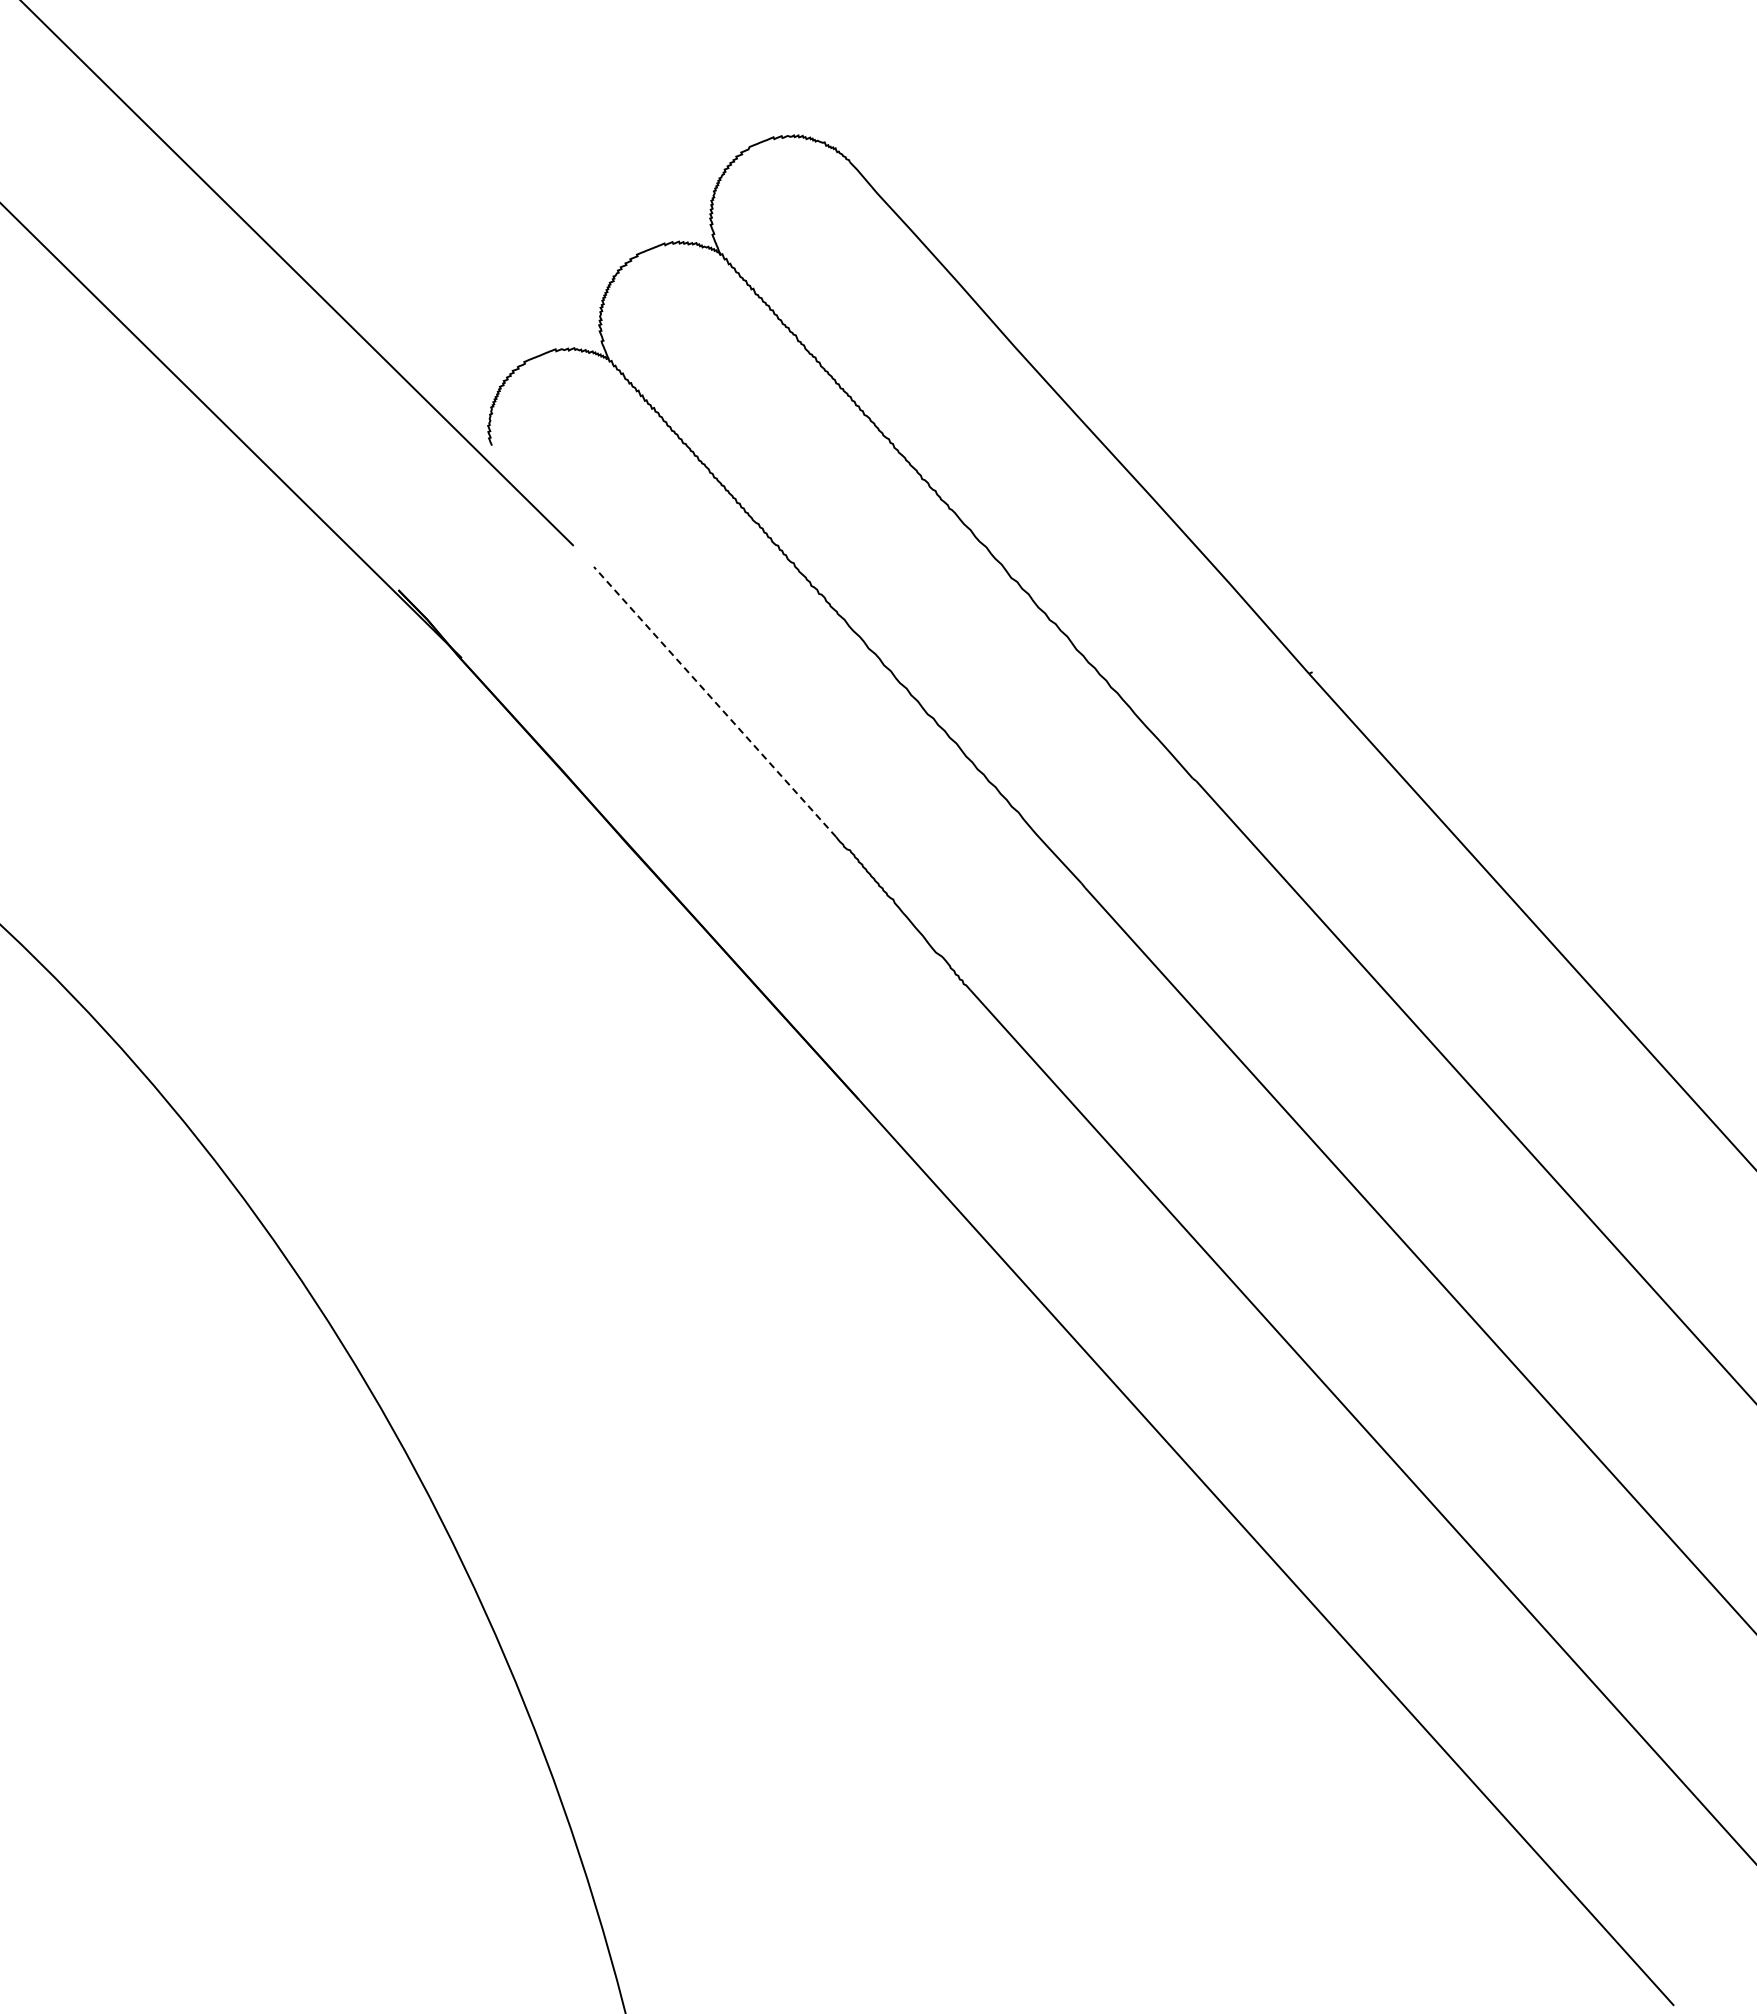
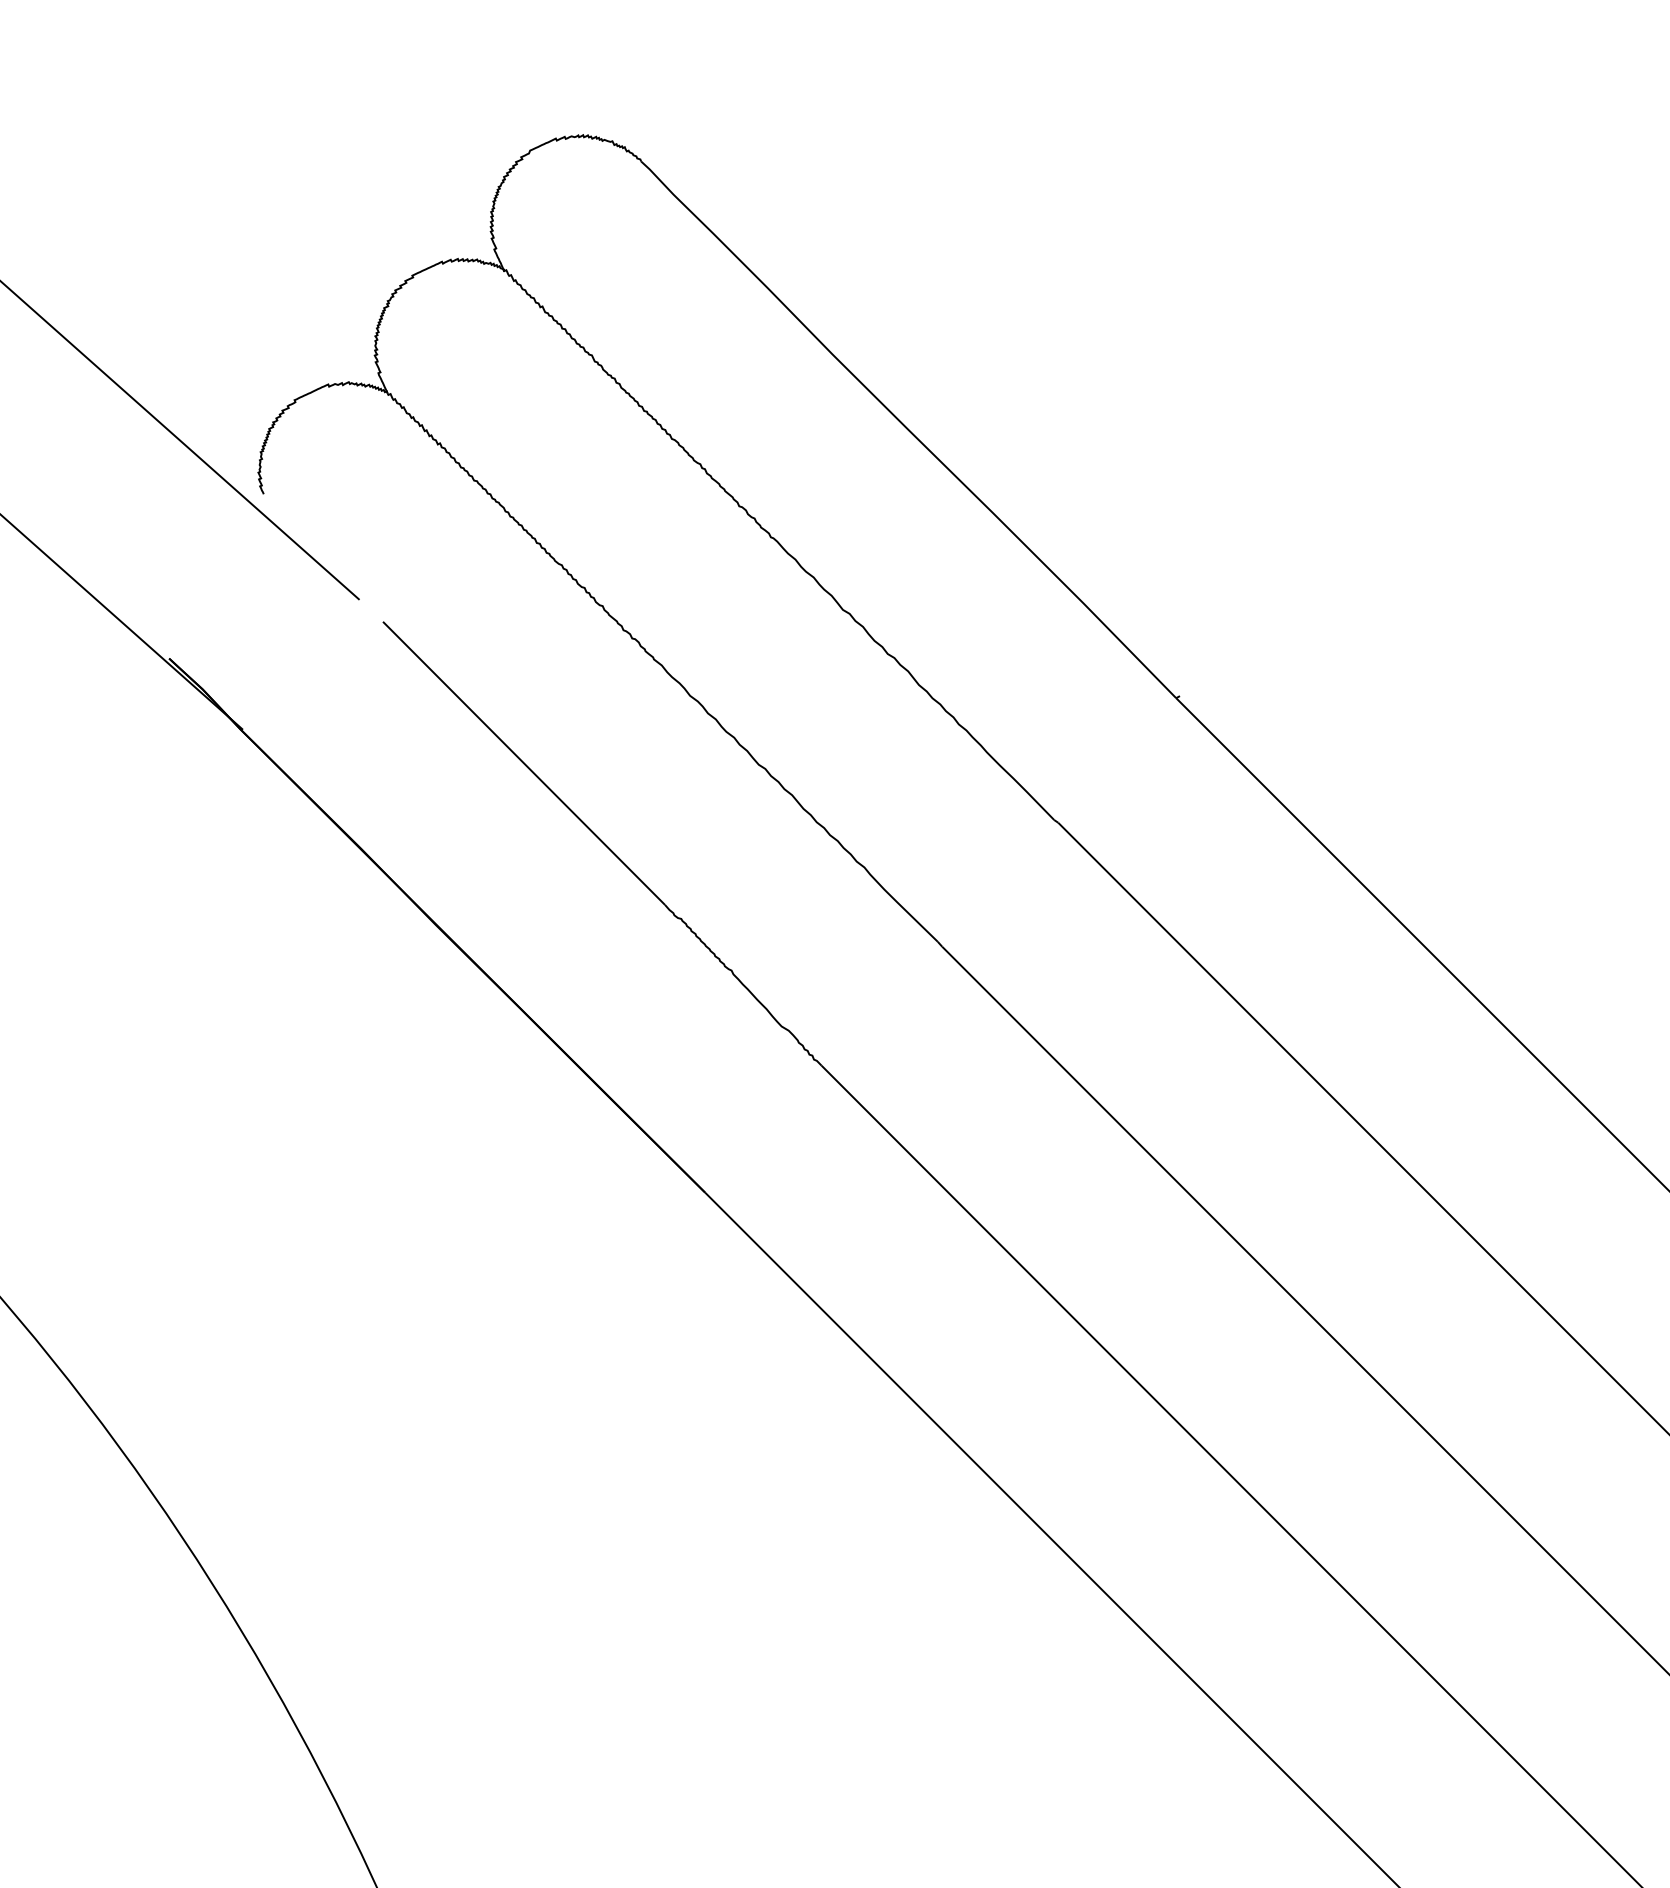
line: (714, 701) -> (523, 762), dashed -> solid

